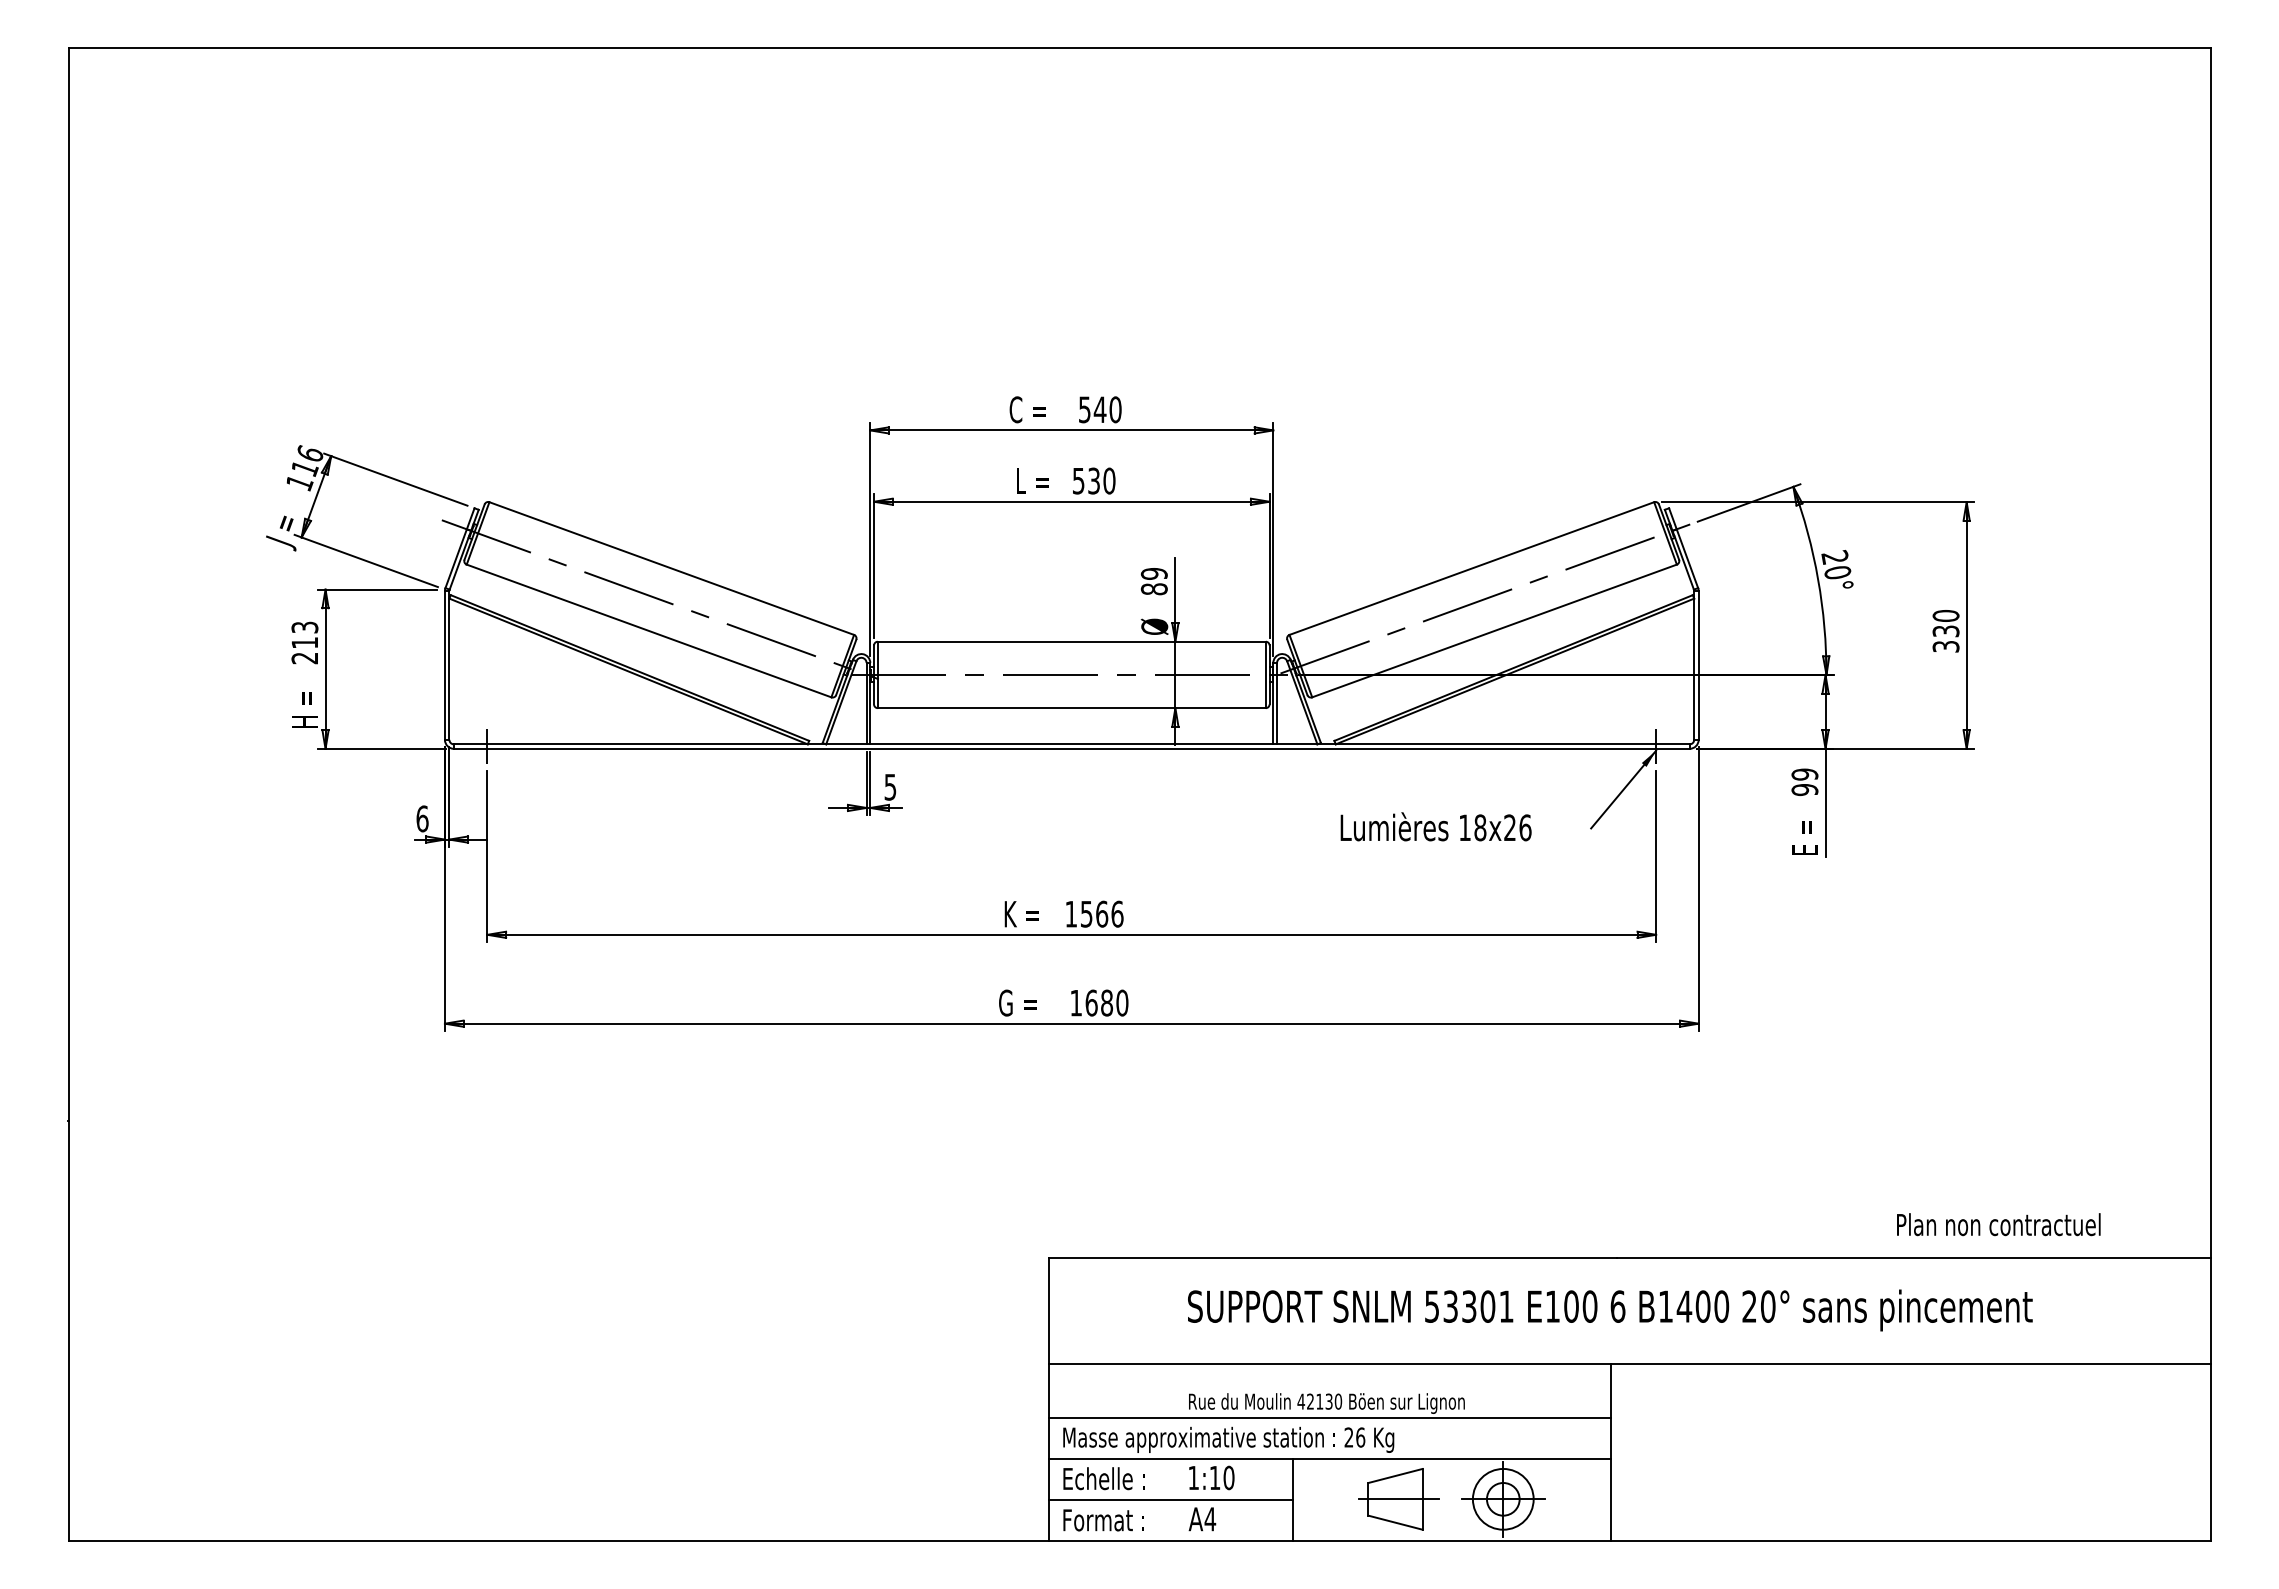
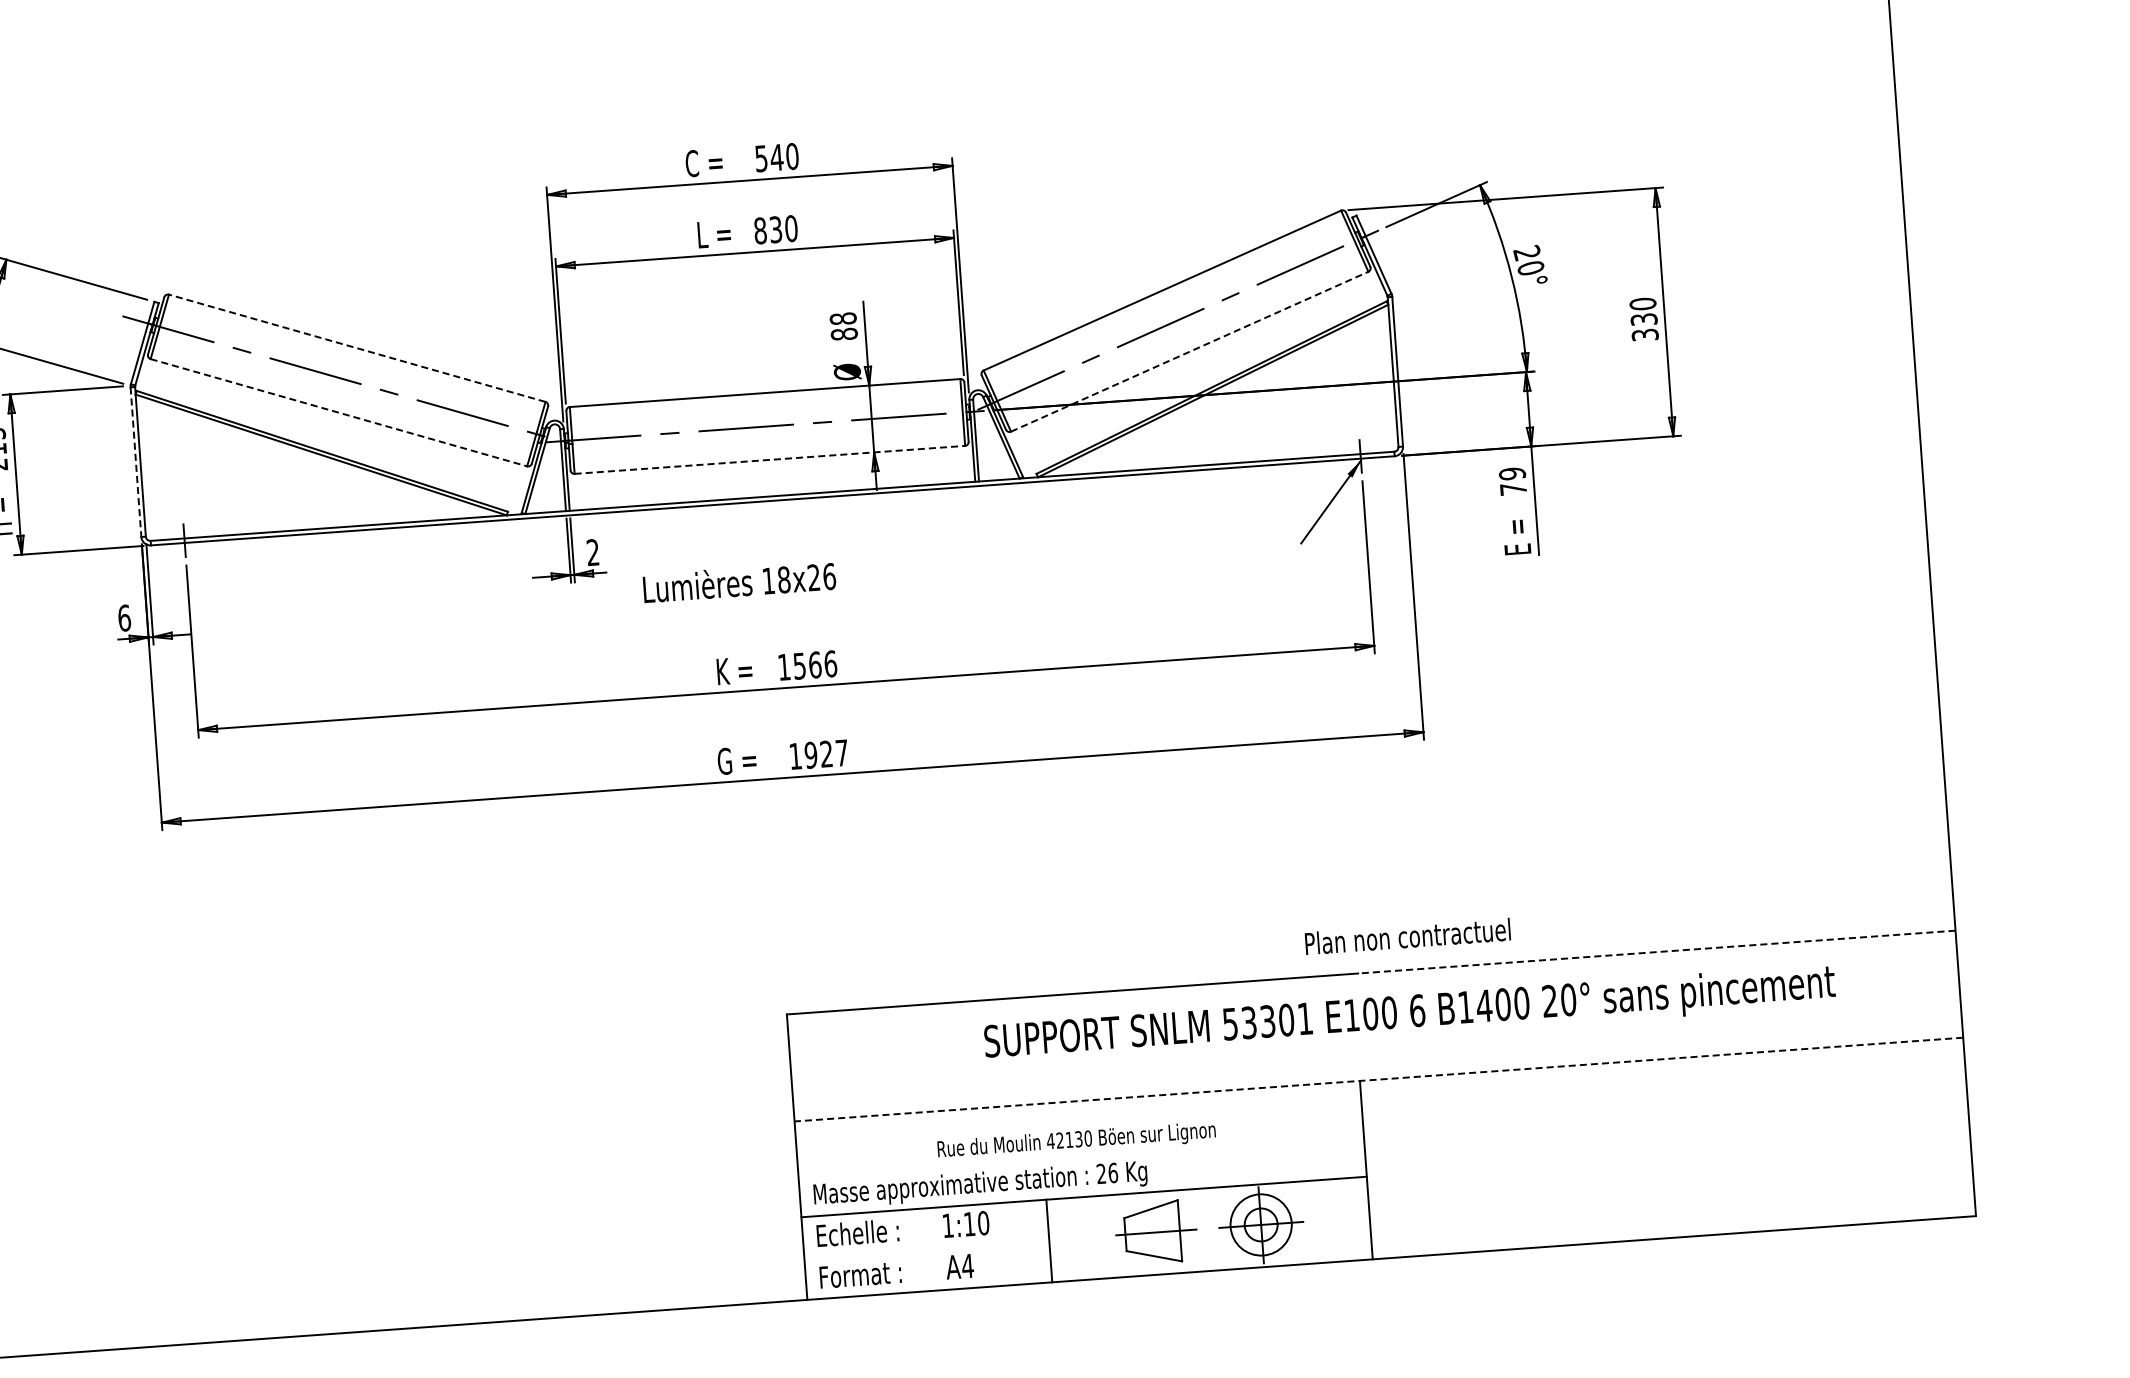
text: (1078, 480) -> (760, 230), 530 -> 830
line: (671, 568) -> (356, 348), solid -> dashed
text: (1154, 573) -> (843, 318), 89 -> 88
line: (1495, 630) -> (1190, 351), solid -> dashed
line: (649, 631) -> (339, 413), solid -> dashed
line: (444, 666) -> (135, 463), solid -> dashed
line: (1072, 708) -> (770, 460), solid -> dashed
text: (890, 786) -> (593, 551), 5 -> 2
text: (1804, 790) -> (1513, 489), 99 -> 79
text: (1435, 826) -> (738, 581), moved
text: (1106, 1002) -> (826, 753), 1680 -> 1927
text: (1998, 1224) -> (1407, 936), moved
line: (1913, 1257) -> (1656, 951), solid -> dashed
text: (1610, 1310) -> (1410, 1015), moved
line: (1629, 1363) -> (1378, 1079), solid -> dashed
line: (1330, 1418) -> (1081, 1156), removed
line: (1170, 1500) -> (926, 1250), removed

